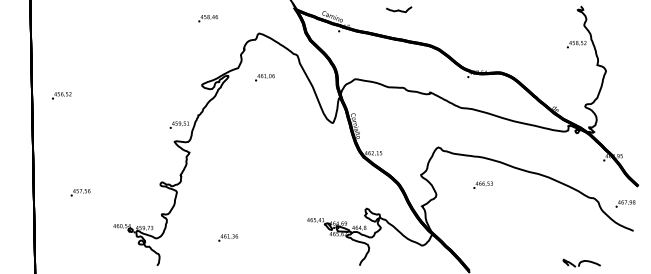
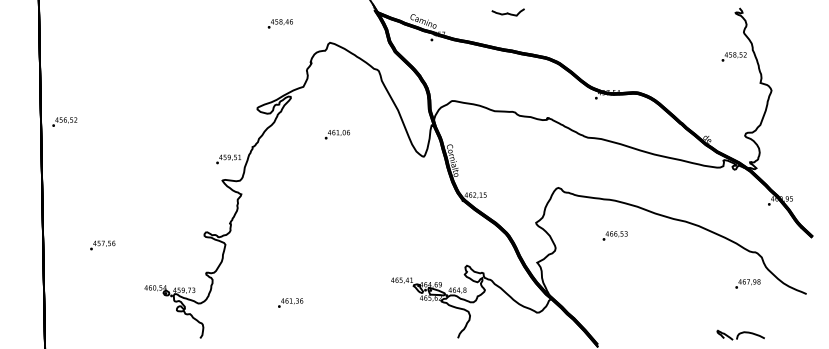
text: (207, 18) -> (279, 23), moved
text: (264, 77) -> (336, 134), moved
text: (61, 95) -> (64, 121), moved
text: (625, 203) -> (747, 283), moved

